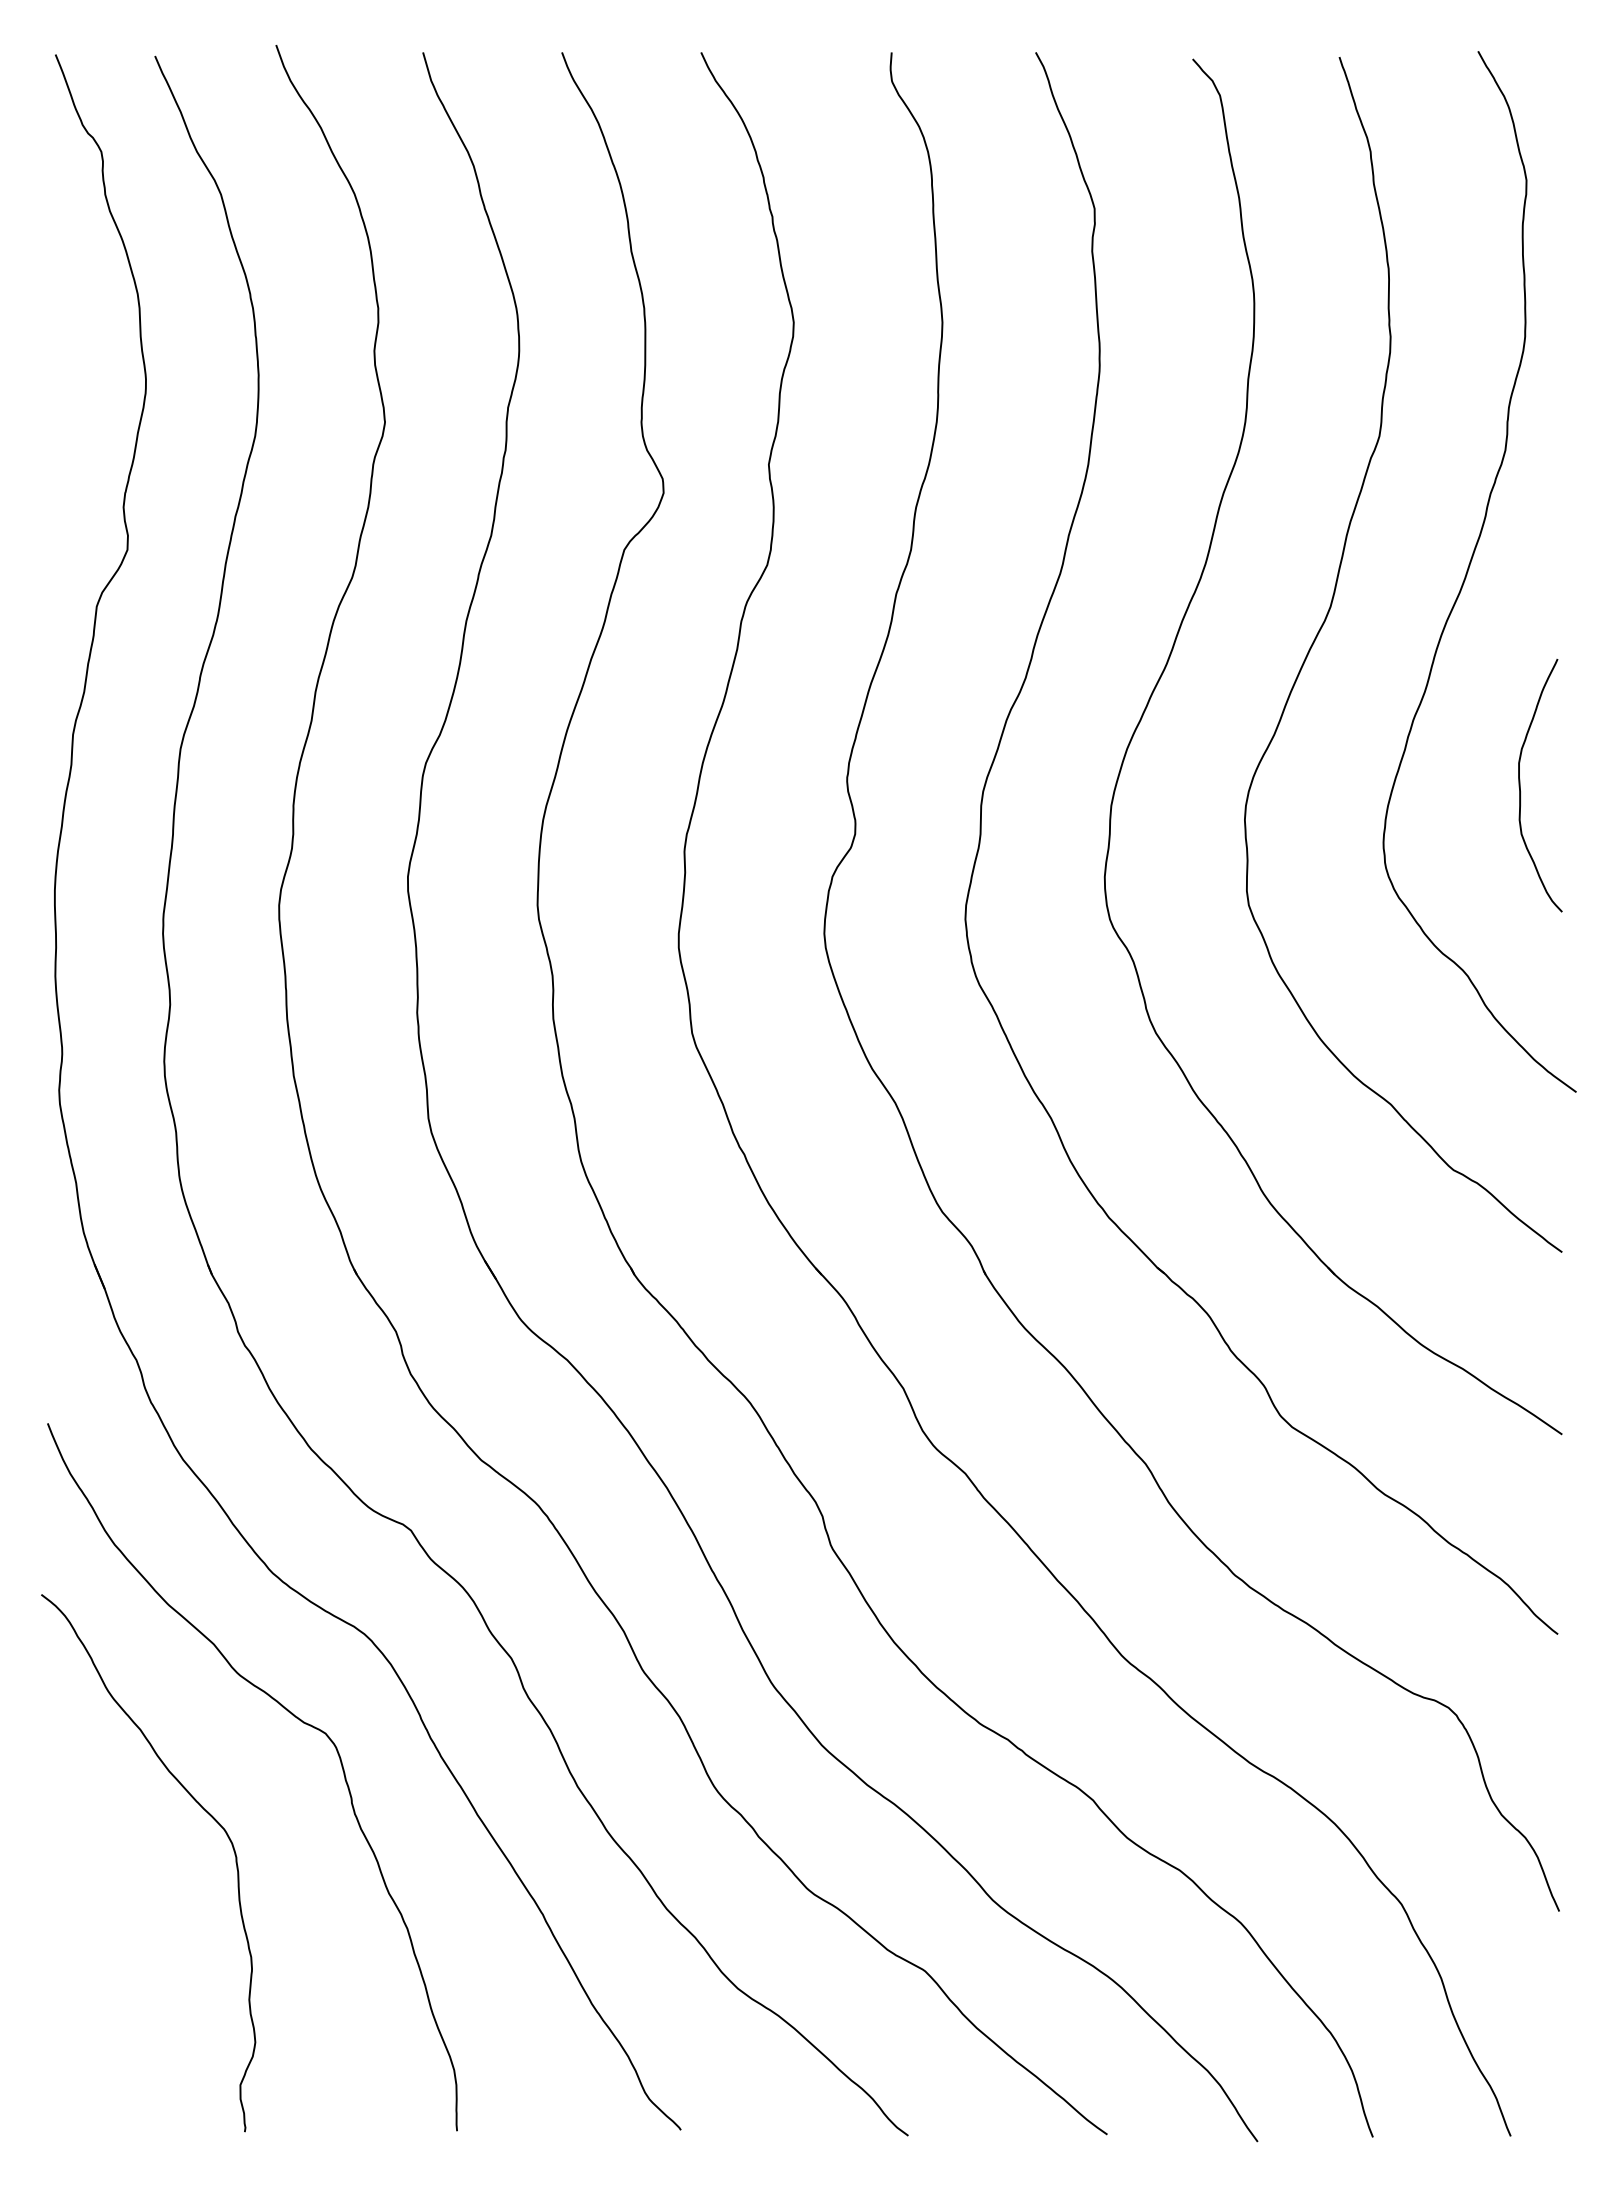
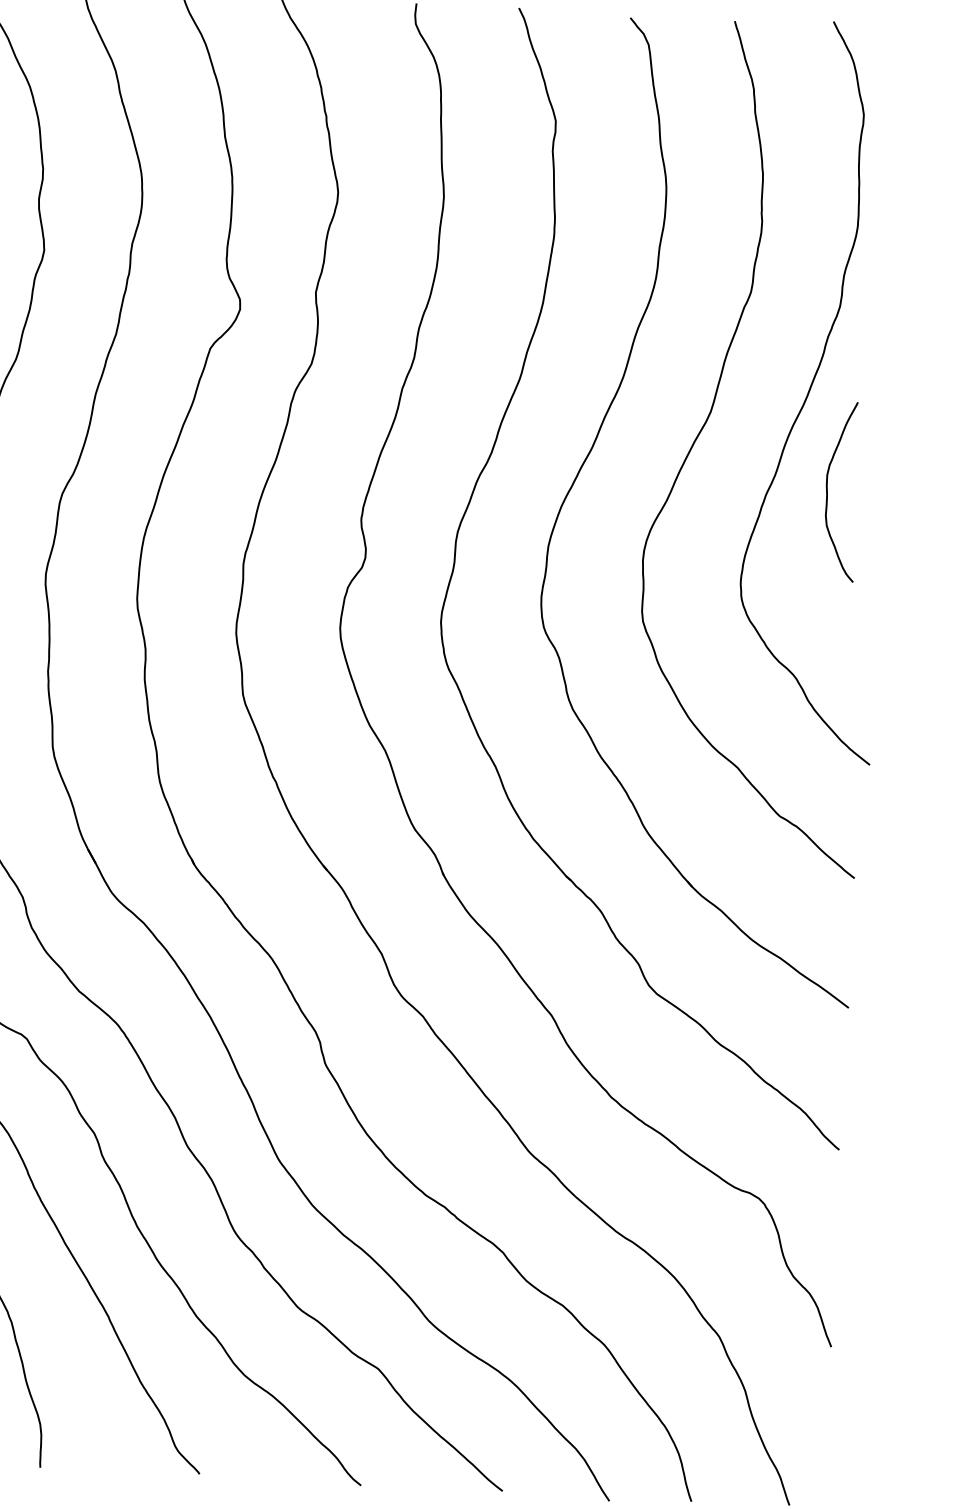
curve: (1520, 785) -> (827, 491), moved

